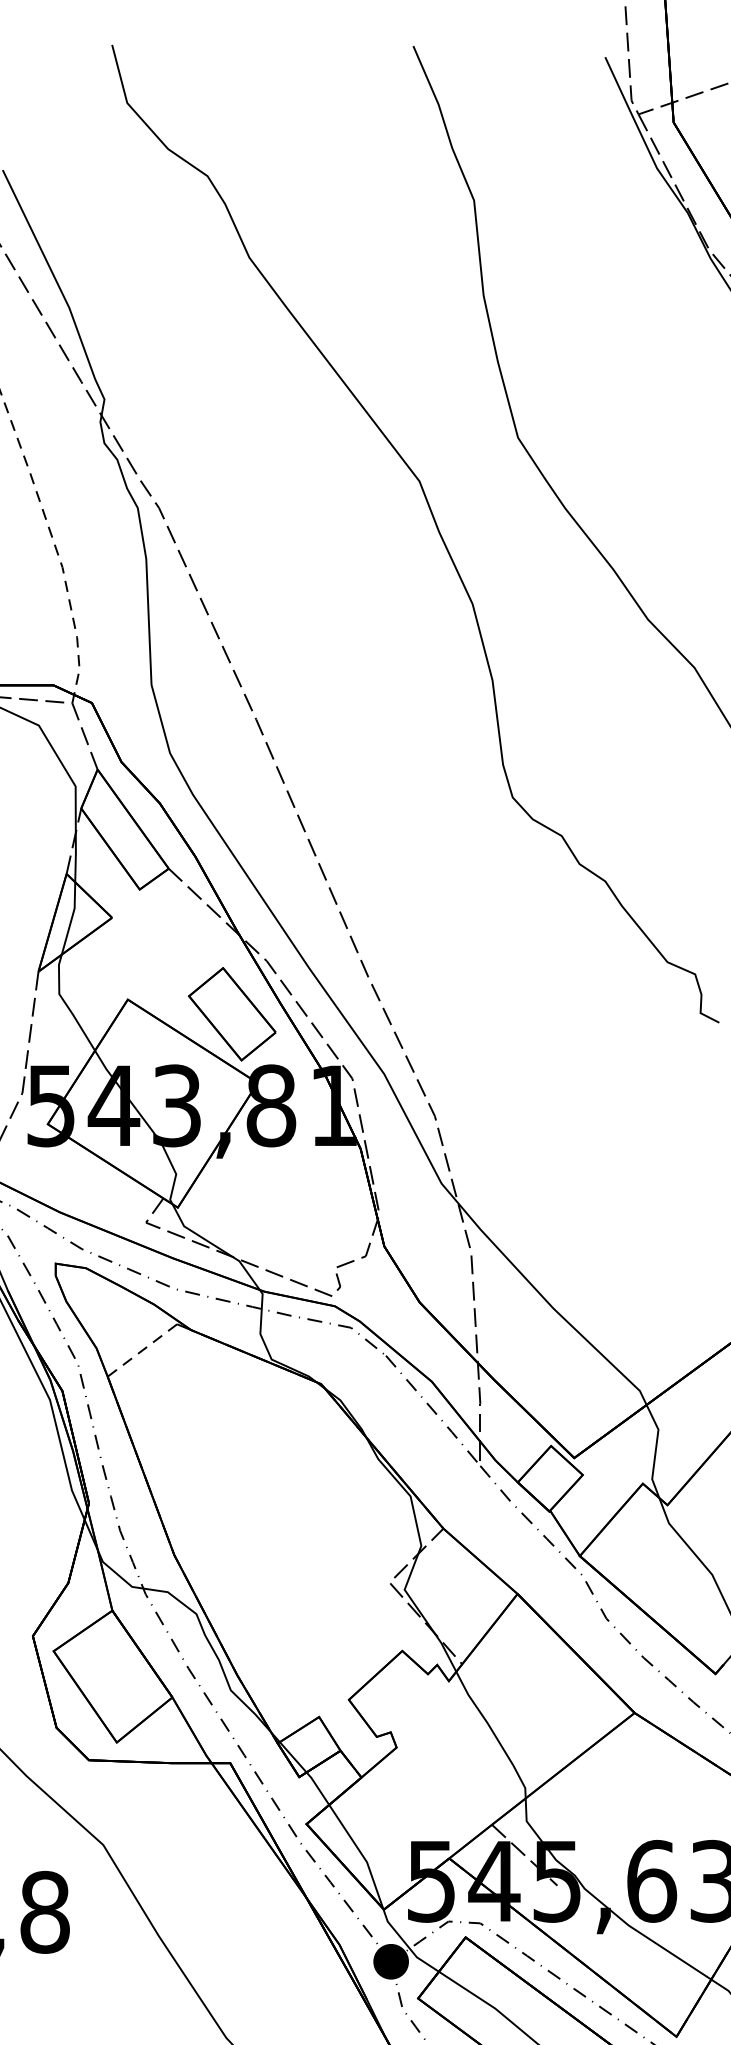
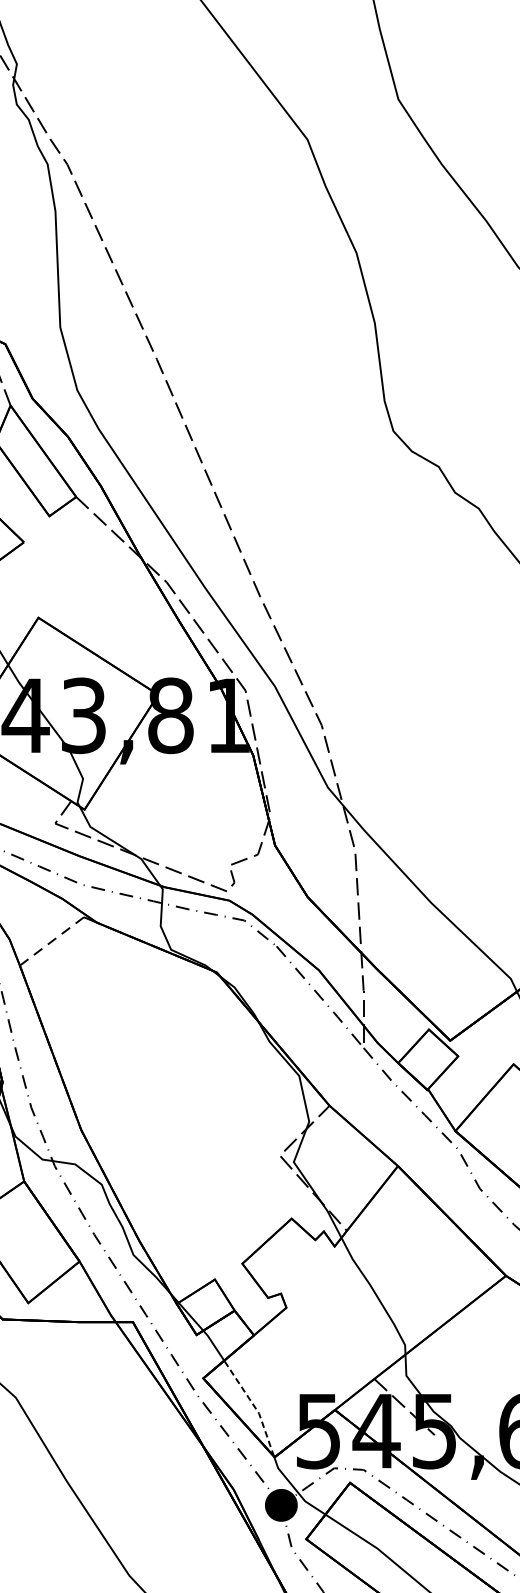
part: (232, 1014) -> (135, 631), removed
line: (362, 1854) -> (254, 1406), solid -> dashed

